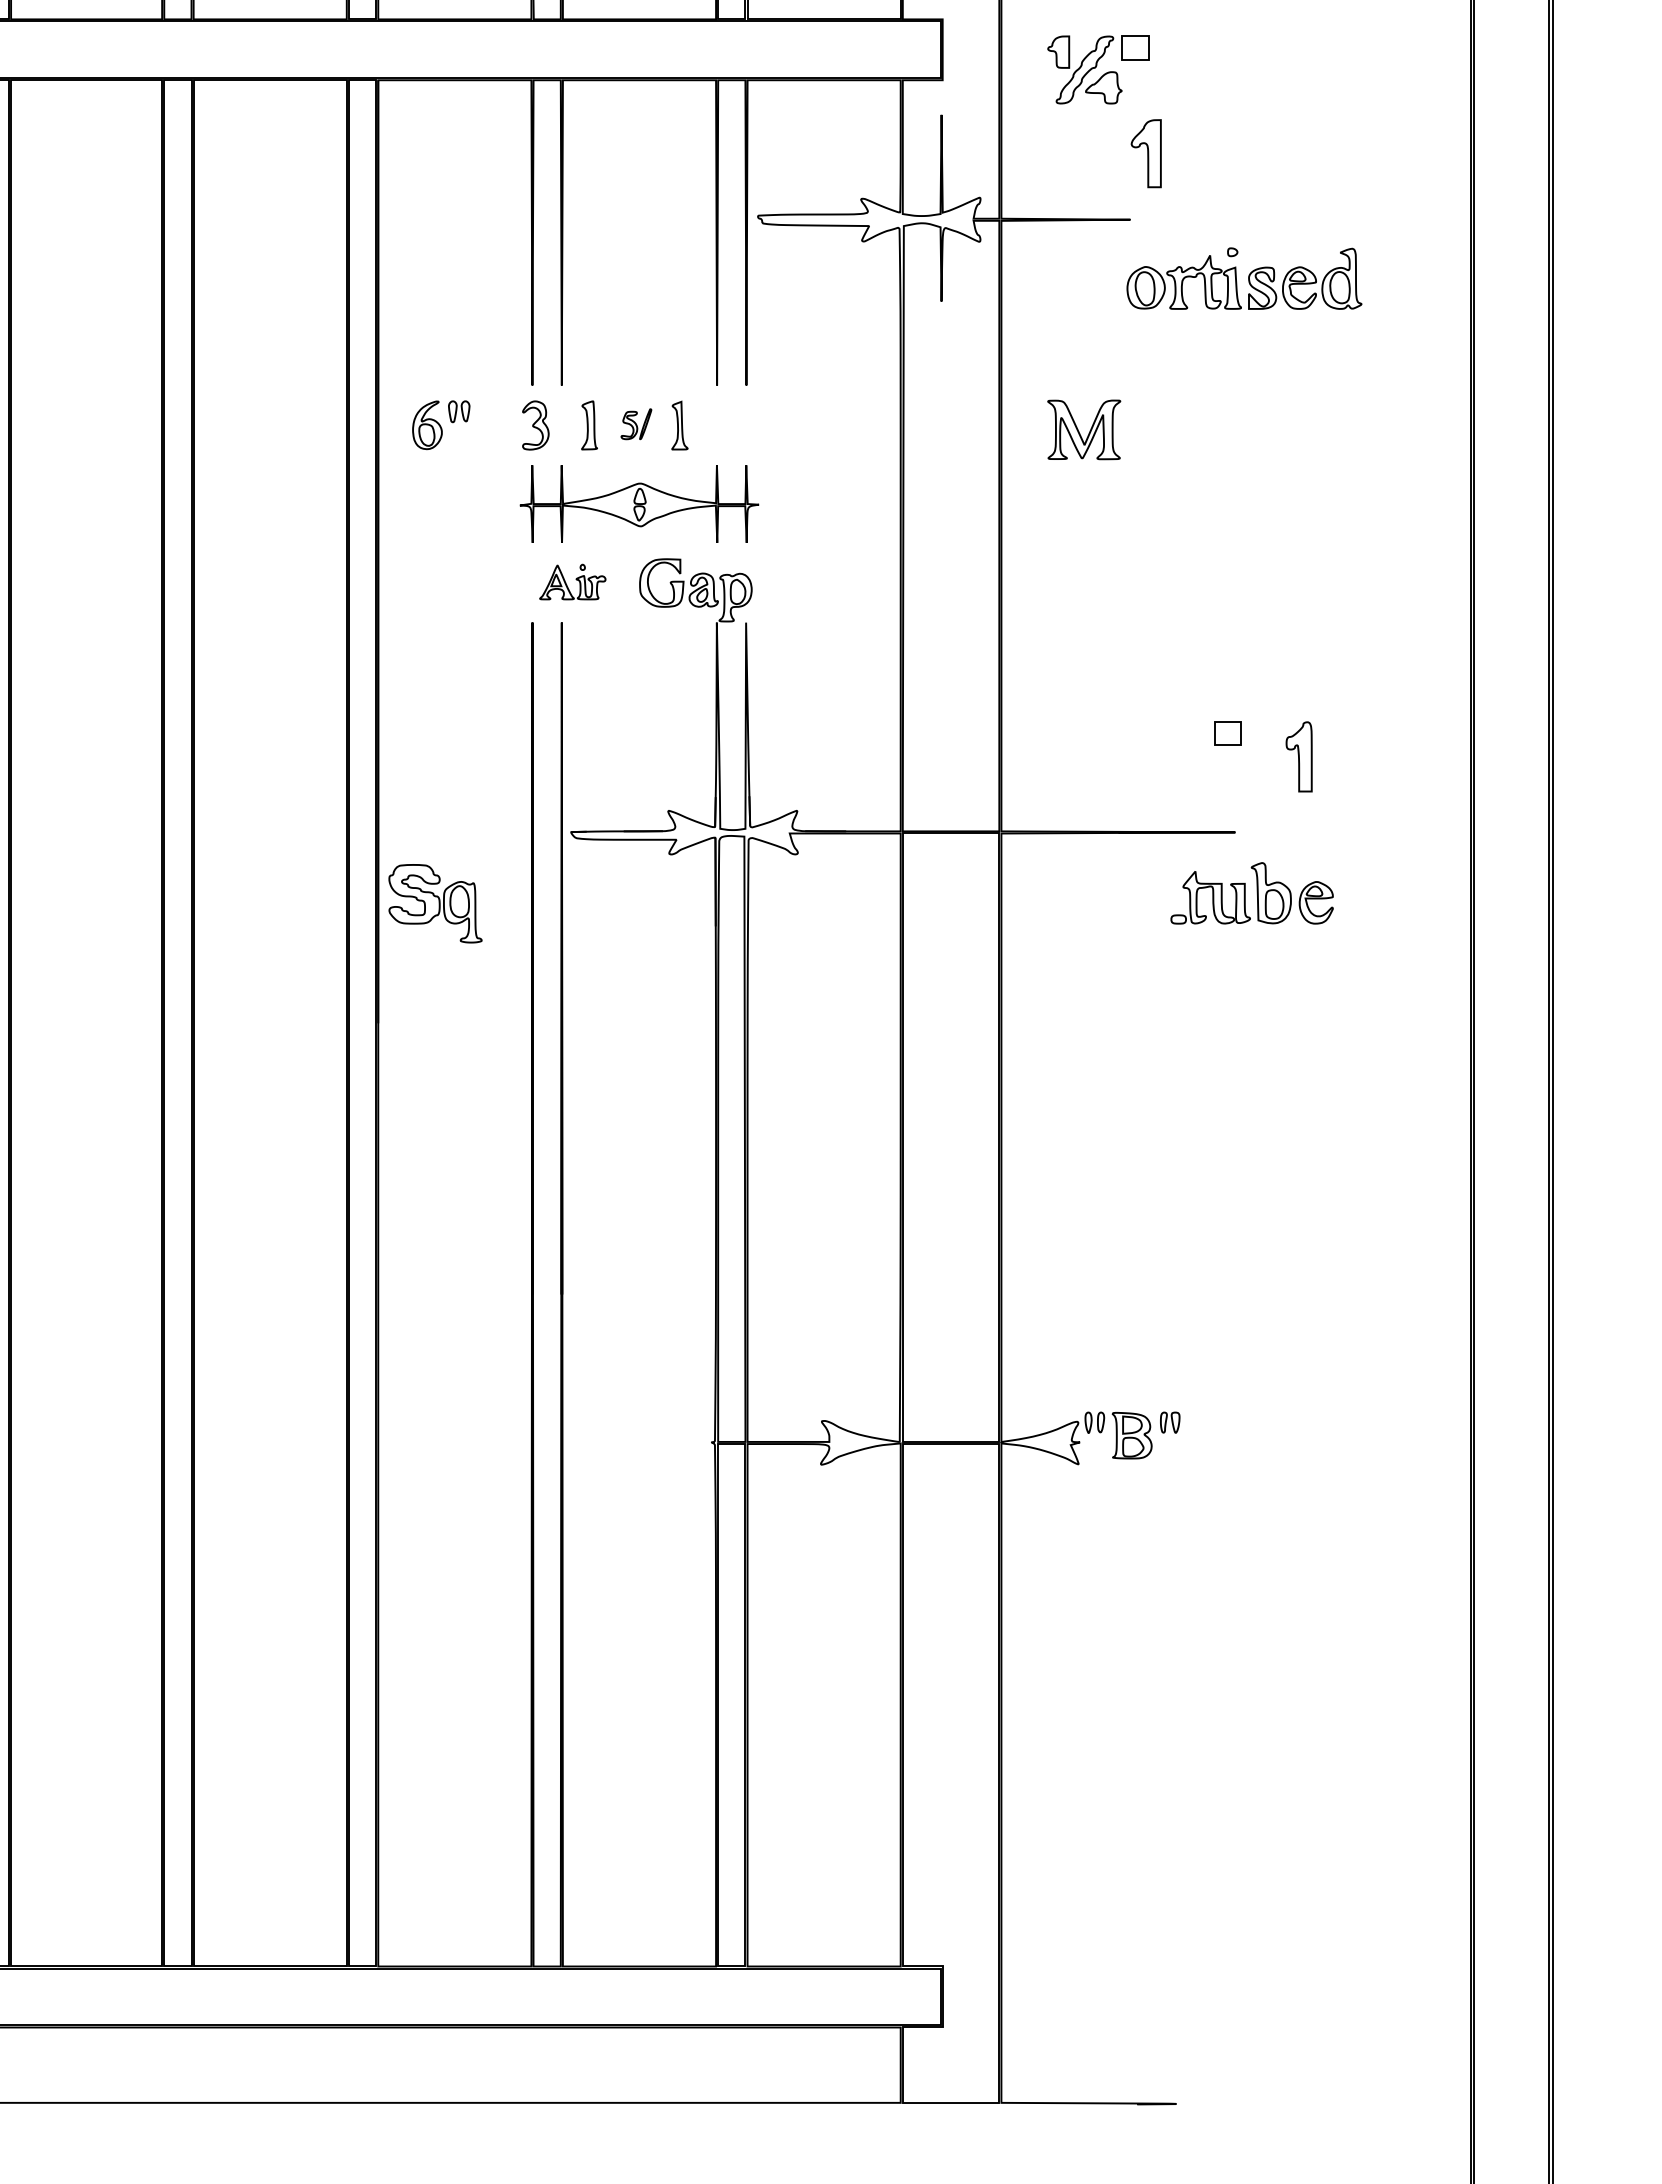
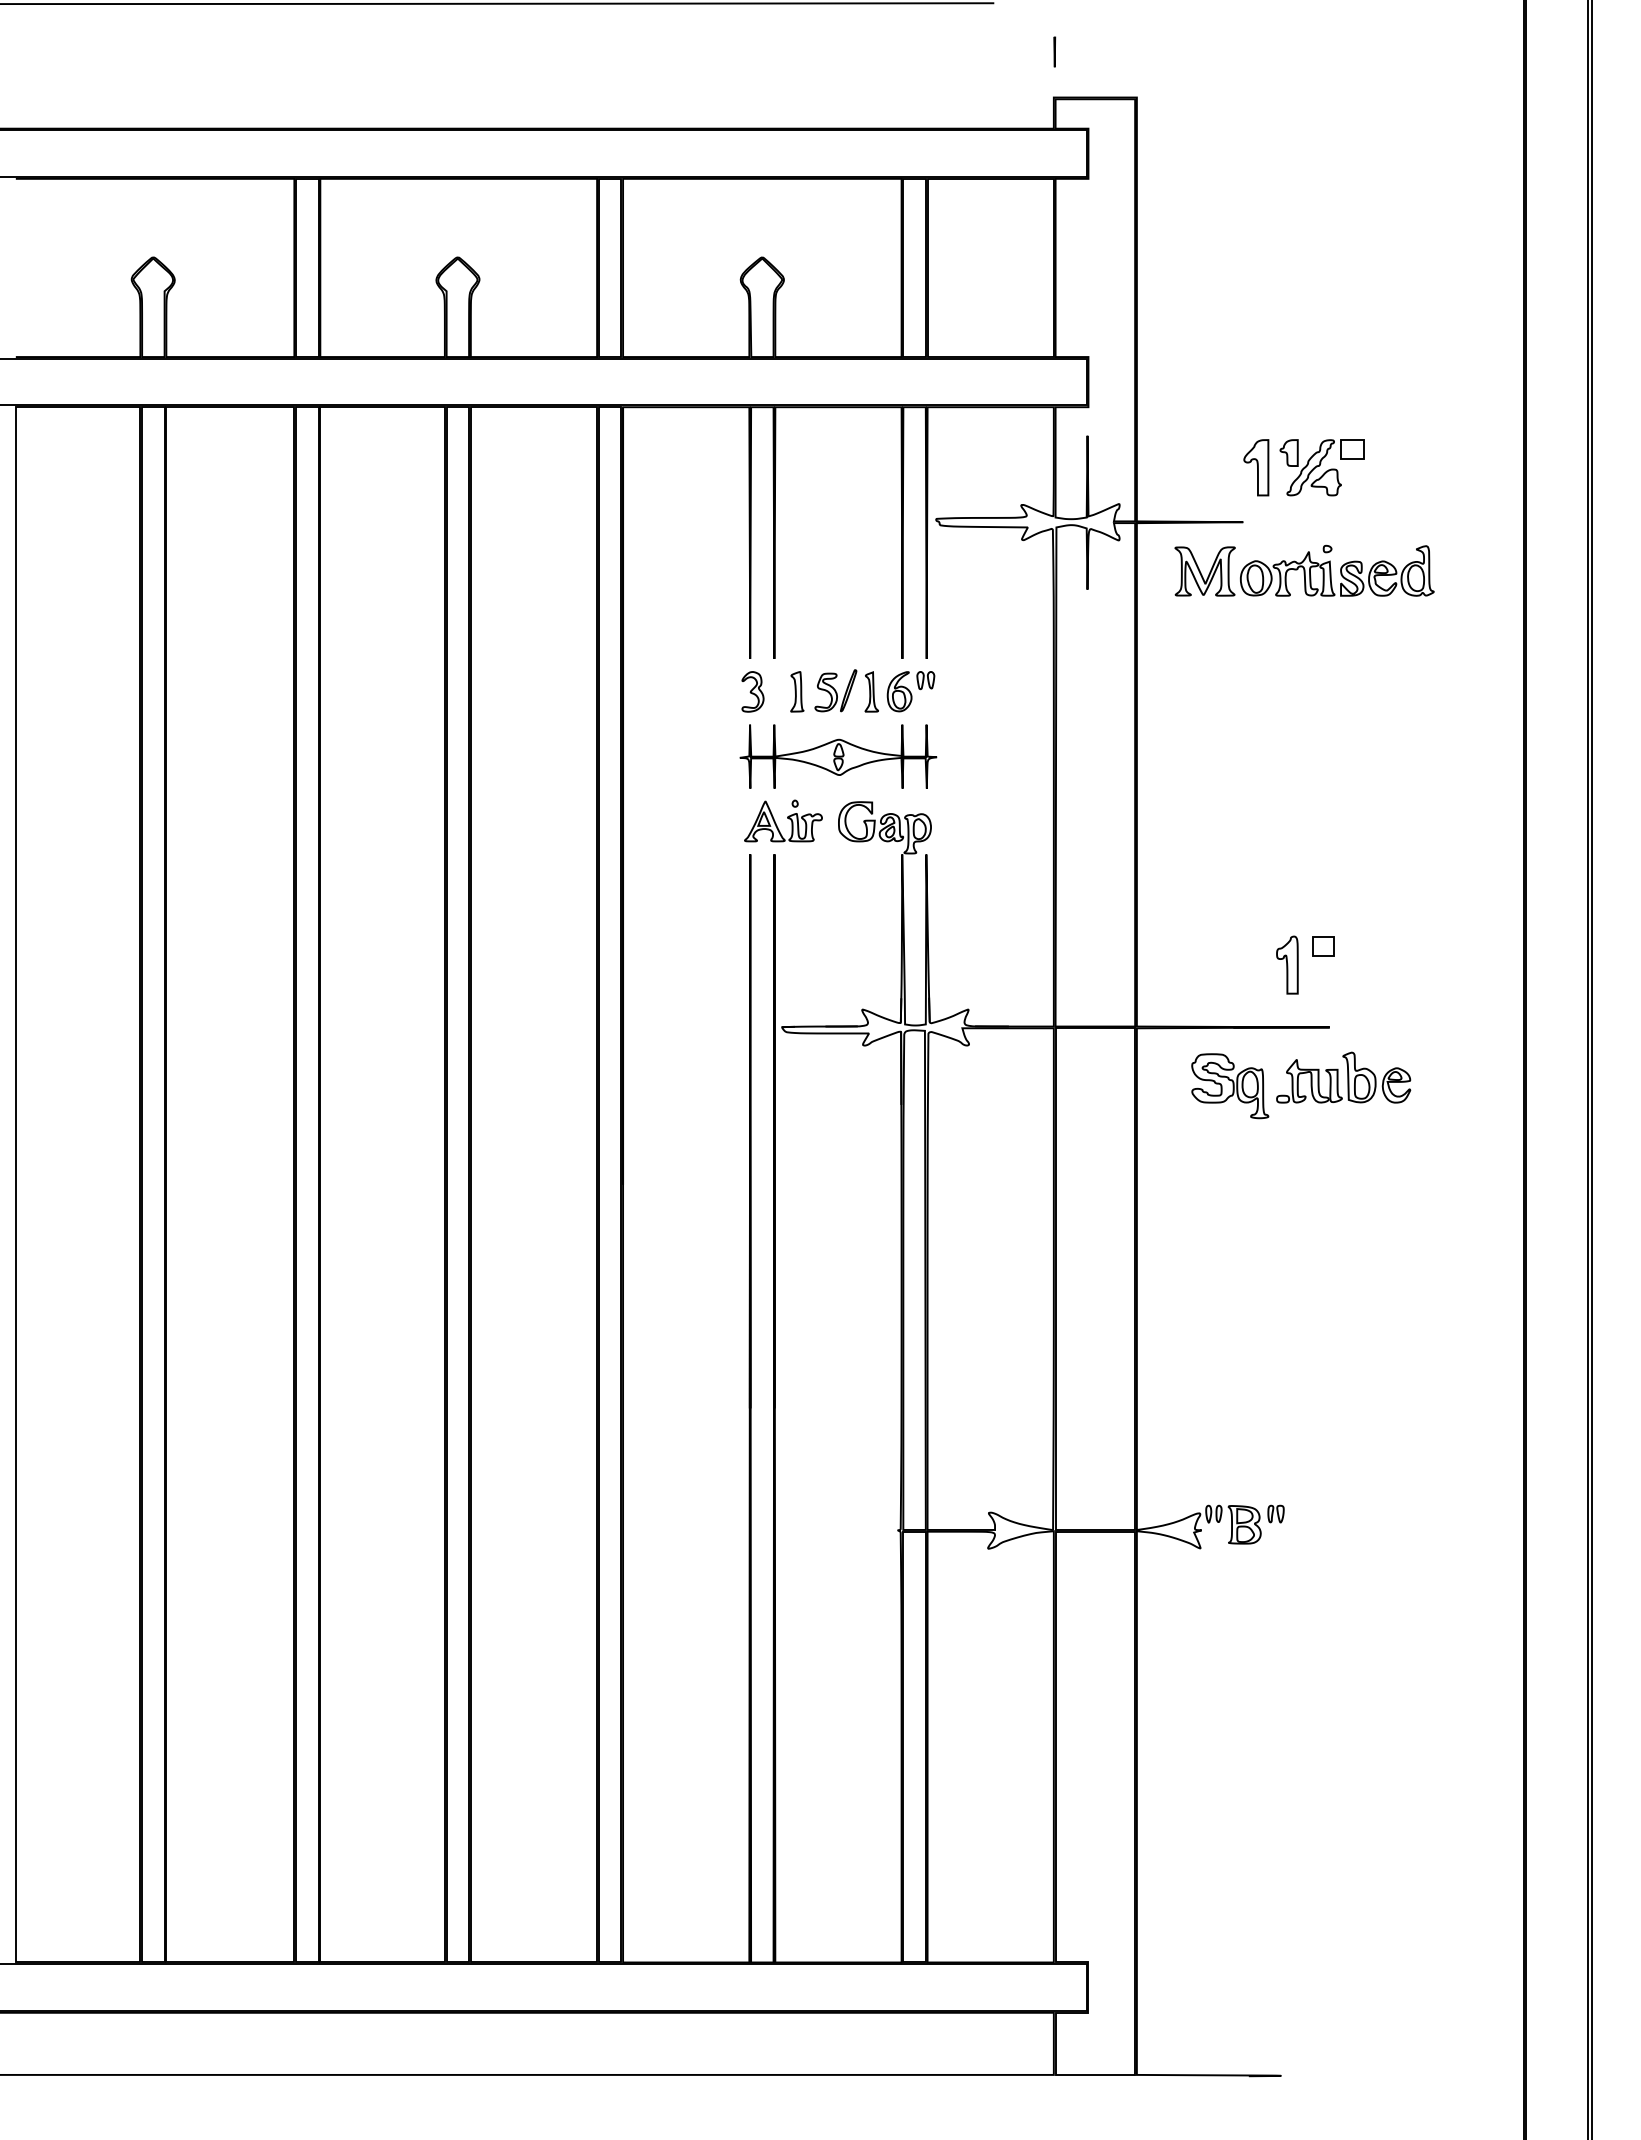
part: (1097, 69) -> (1321, 467), moved
part: (635, 423) -> (835, 690), size x1.67
part: (440, 425) -> (910, 691), moved
part: (1083, 429) -> (1204, 571), moved
part: (572, 581) -> (783, 820), size x1.43
part: (1299, 756) -> (1287, 964), moved
part: (435, 904) -> (1230, 1086), moved

